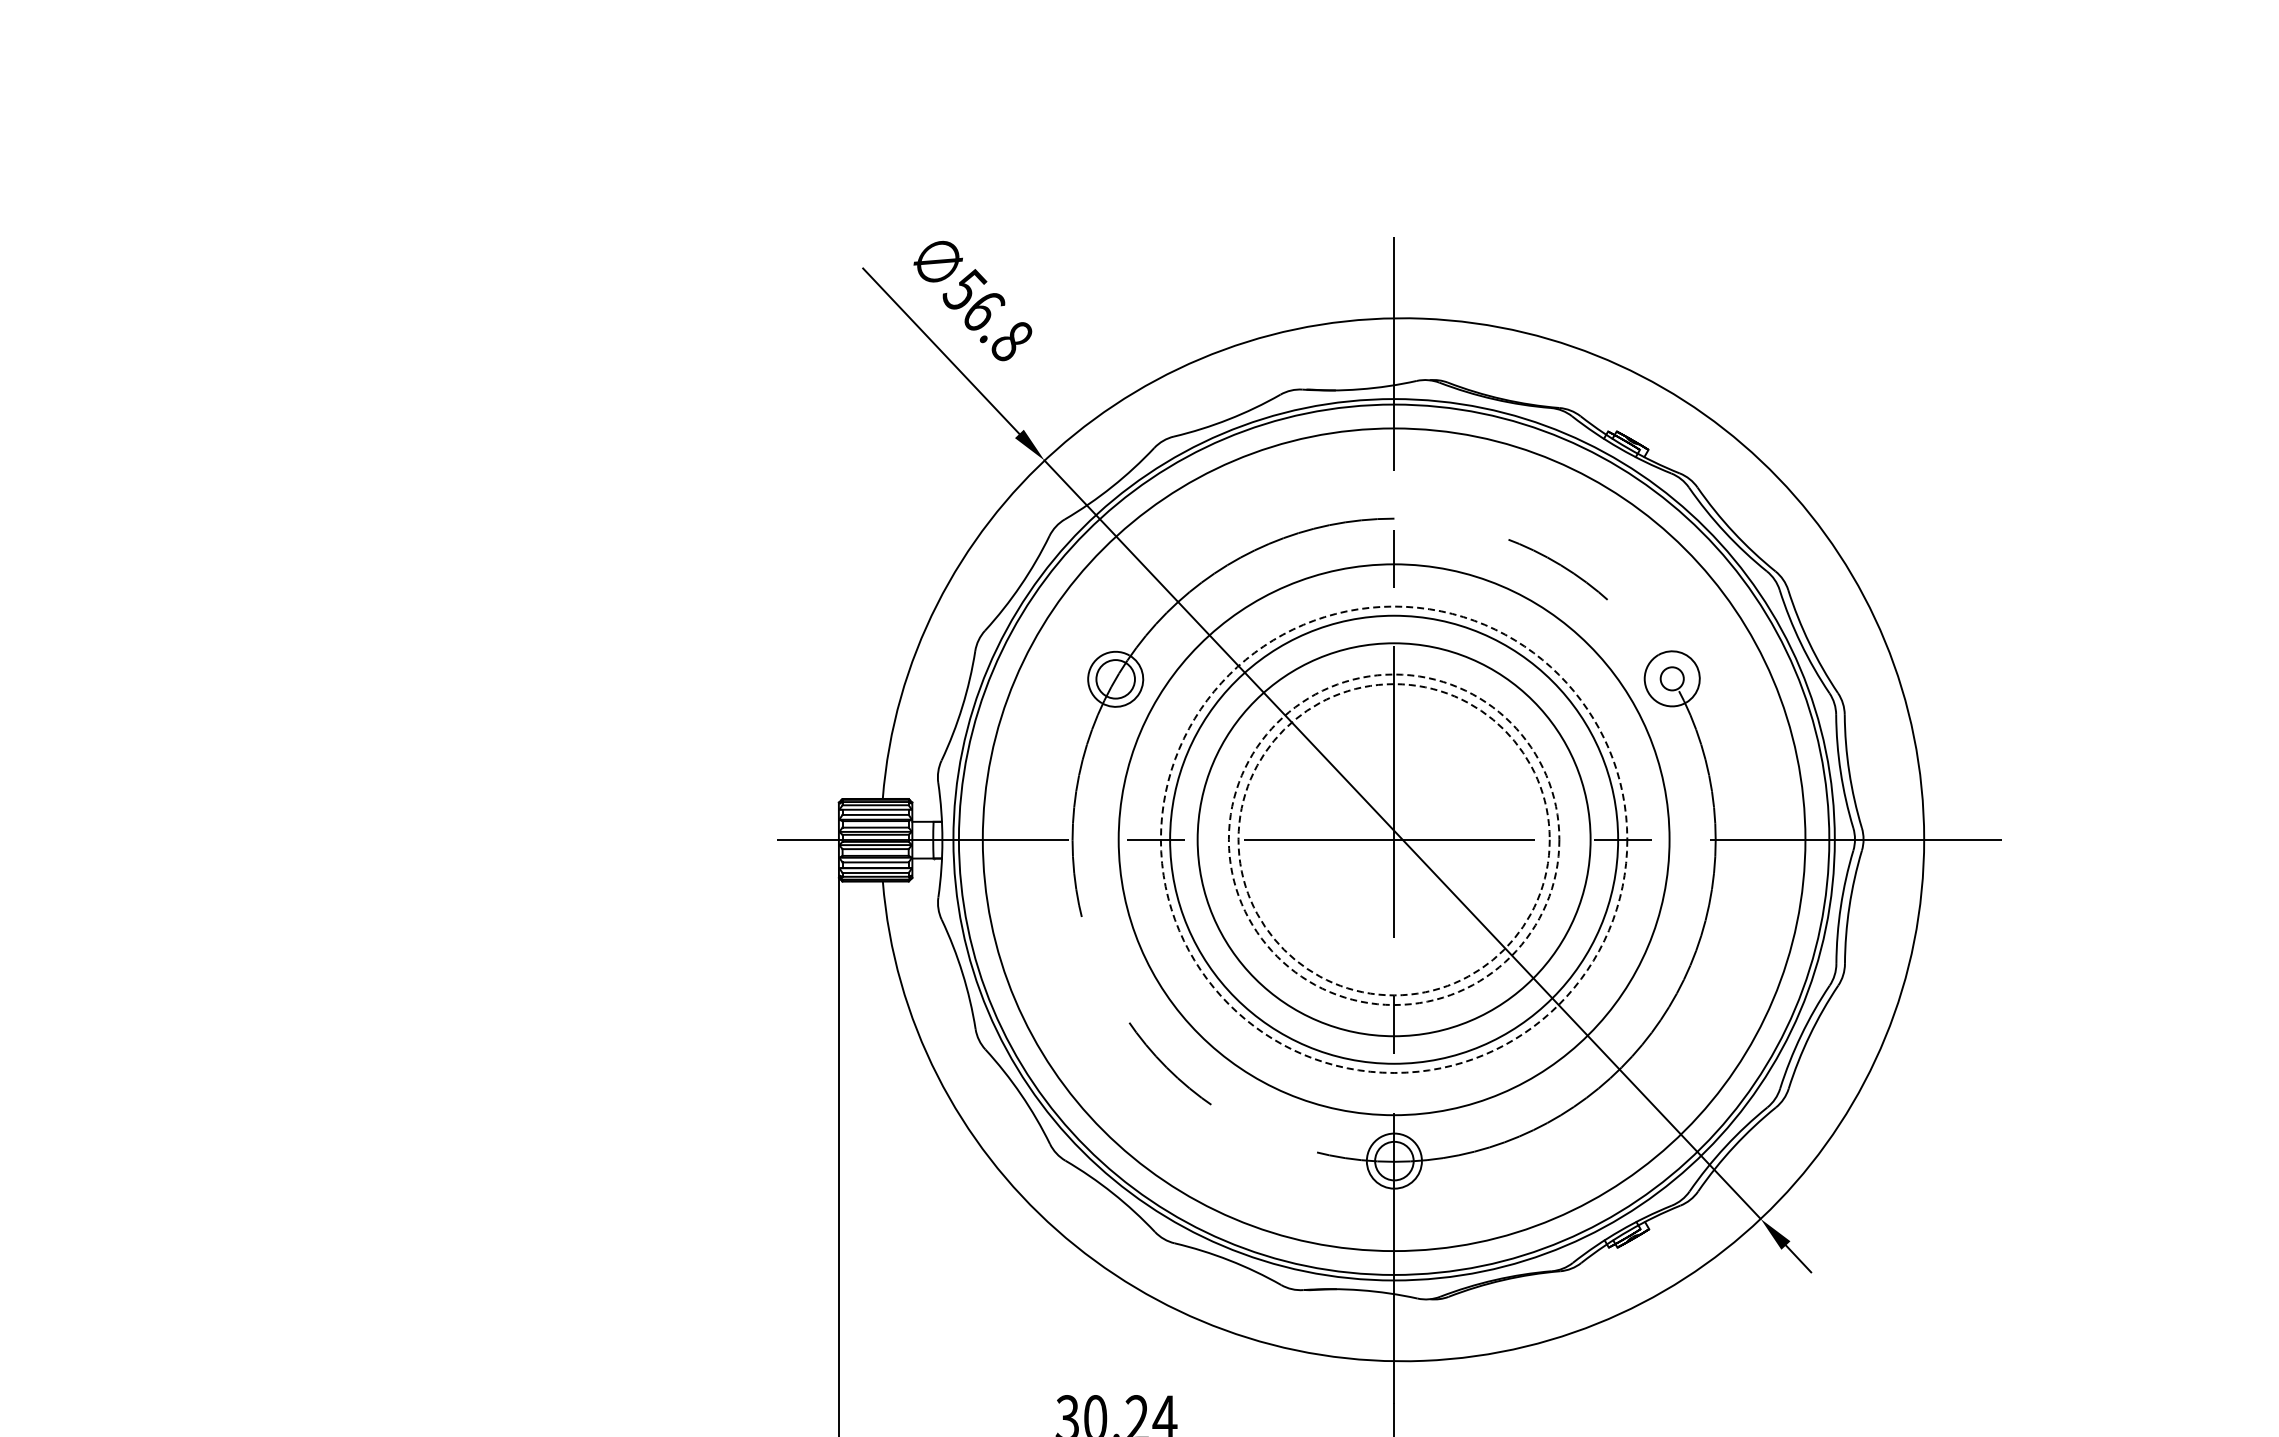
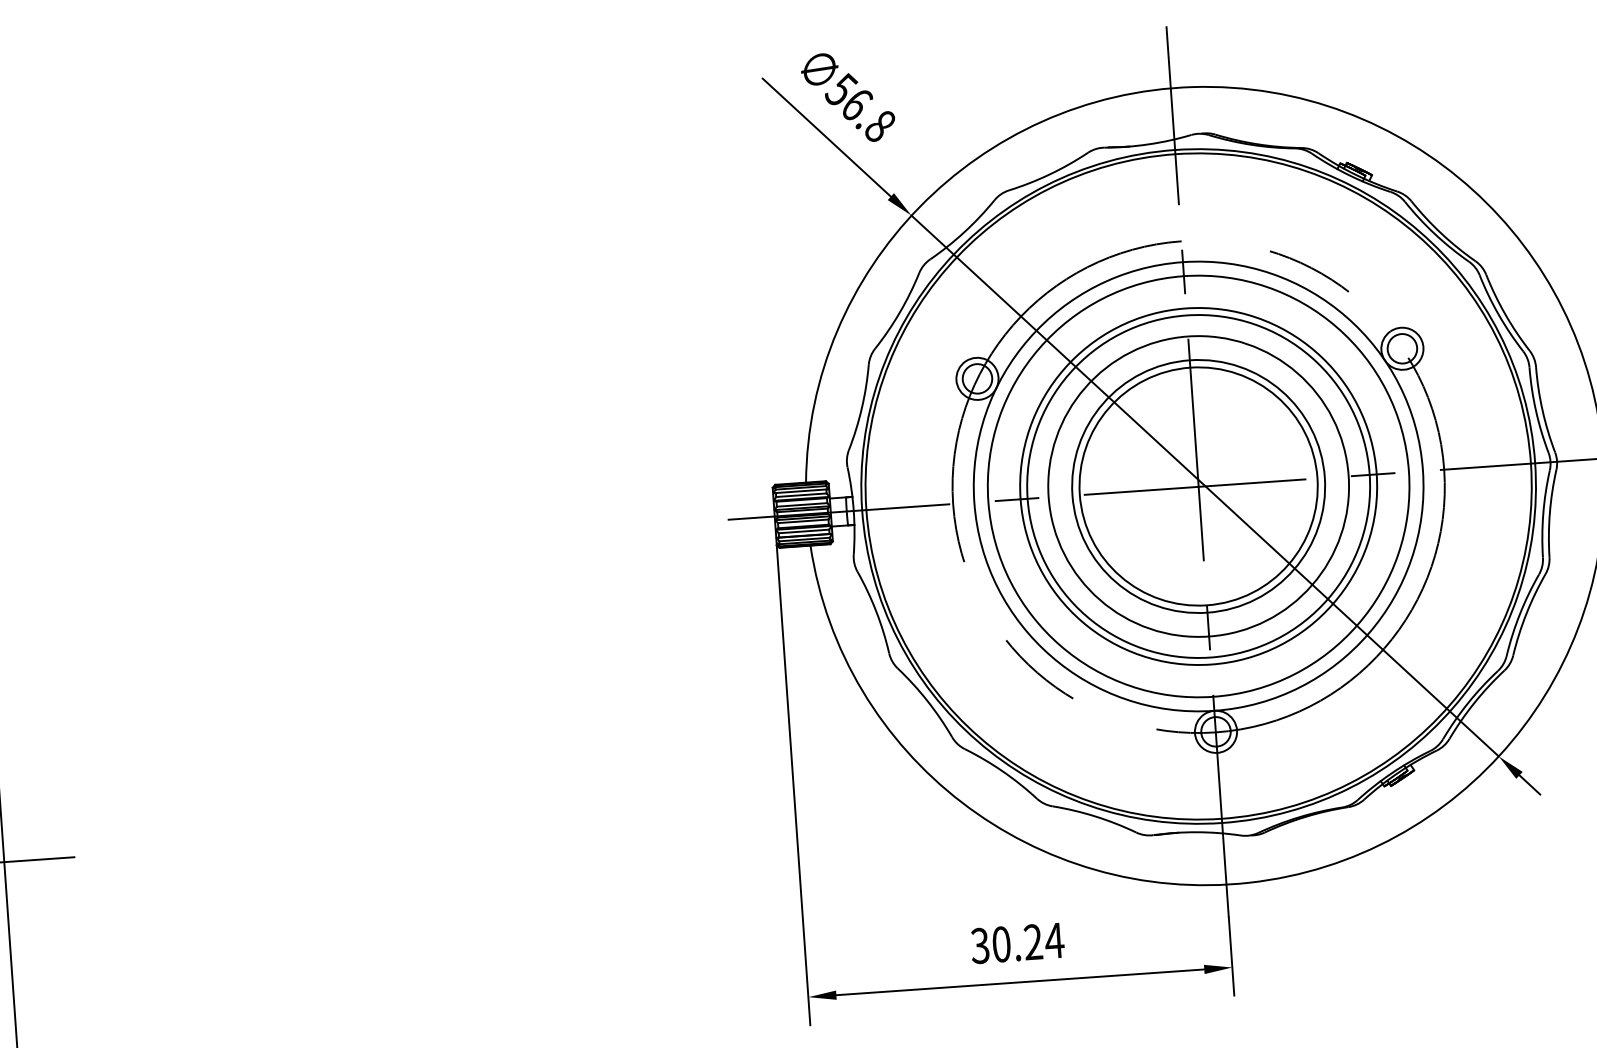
circle: (1671, 678) -> (1401, 348), size x1.67
circle: (1393, 839) -> (1198, 486), dashed -> solid
circle: (1393, 839) -> (1198, 486), dashed -> solid
circle: (1393, 839) -> (1198, 486), dashed -> solid
circle: (1393, 839) -> (1198, 486), size x0.71

